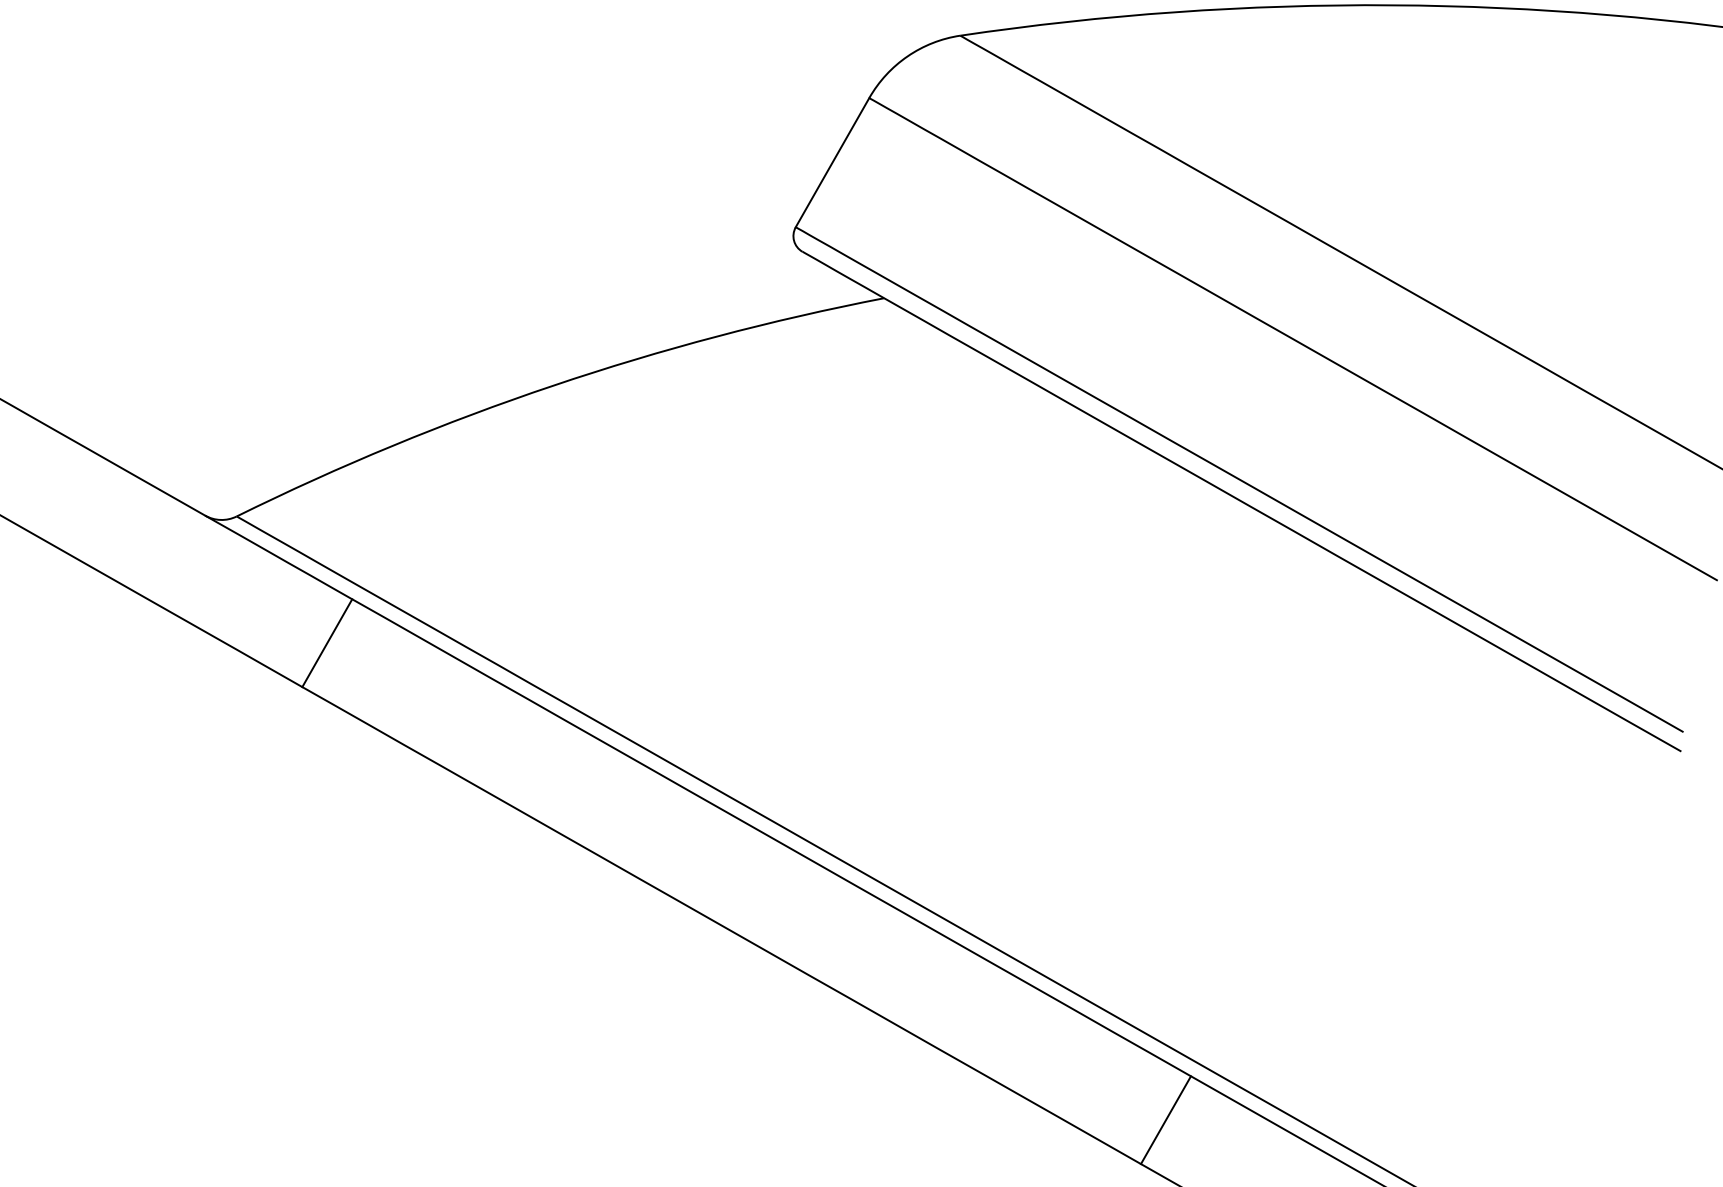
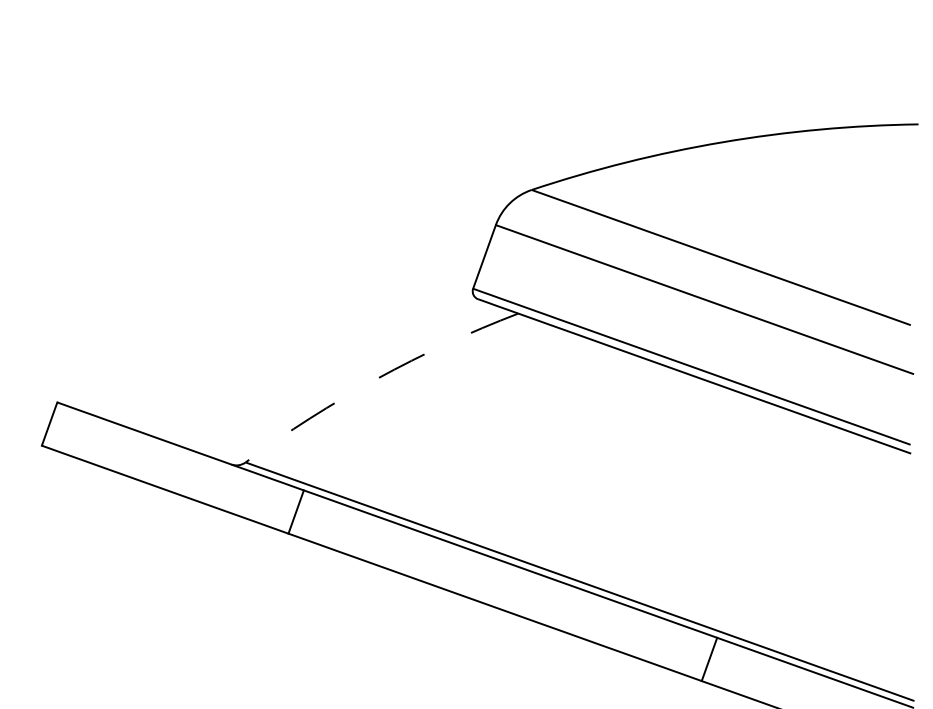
arc: (554, 385) -> (377, 378), solid -> dashed

